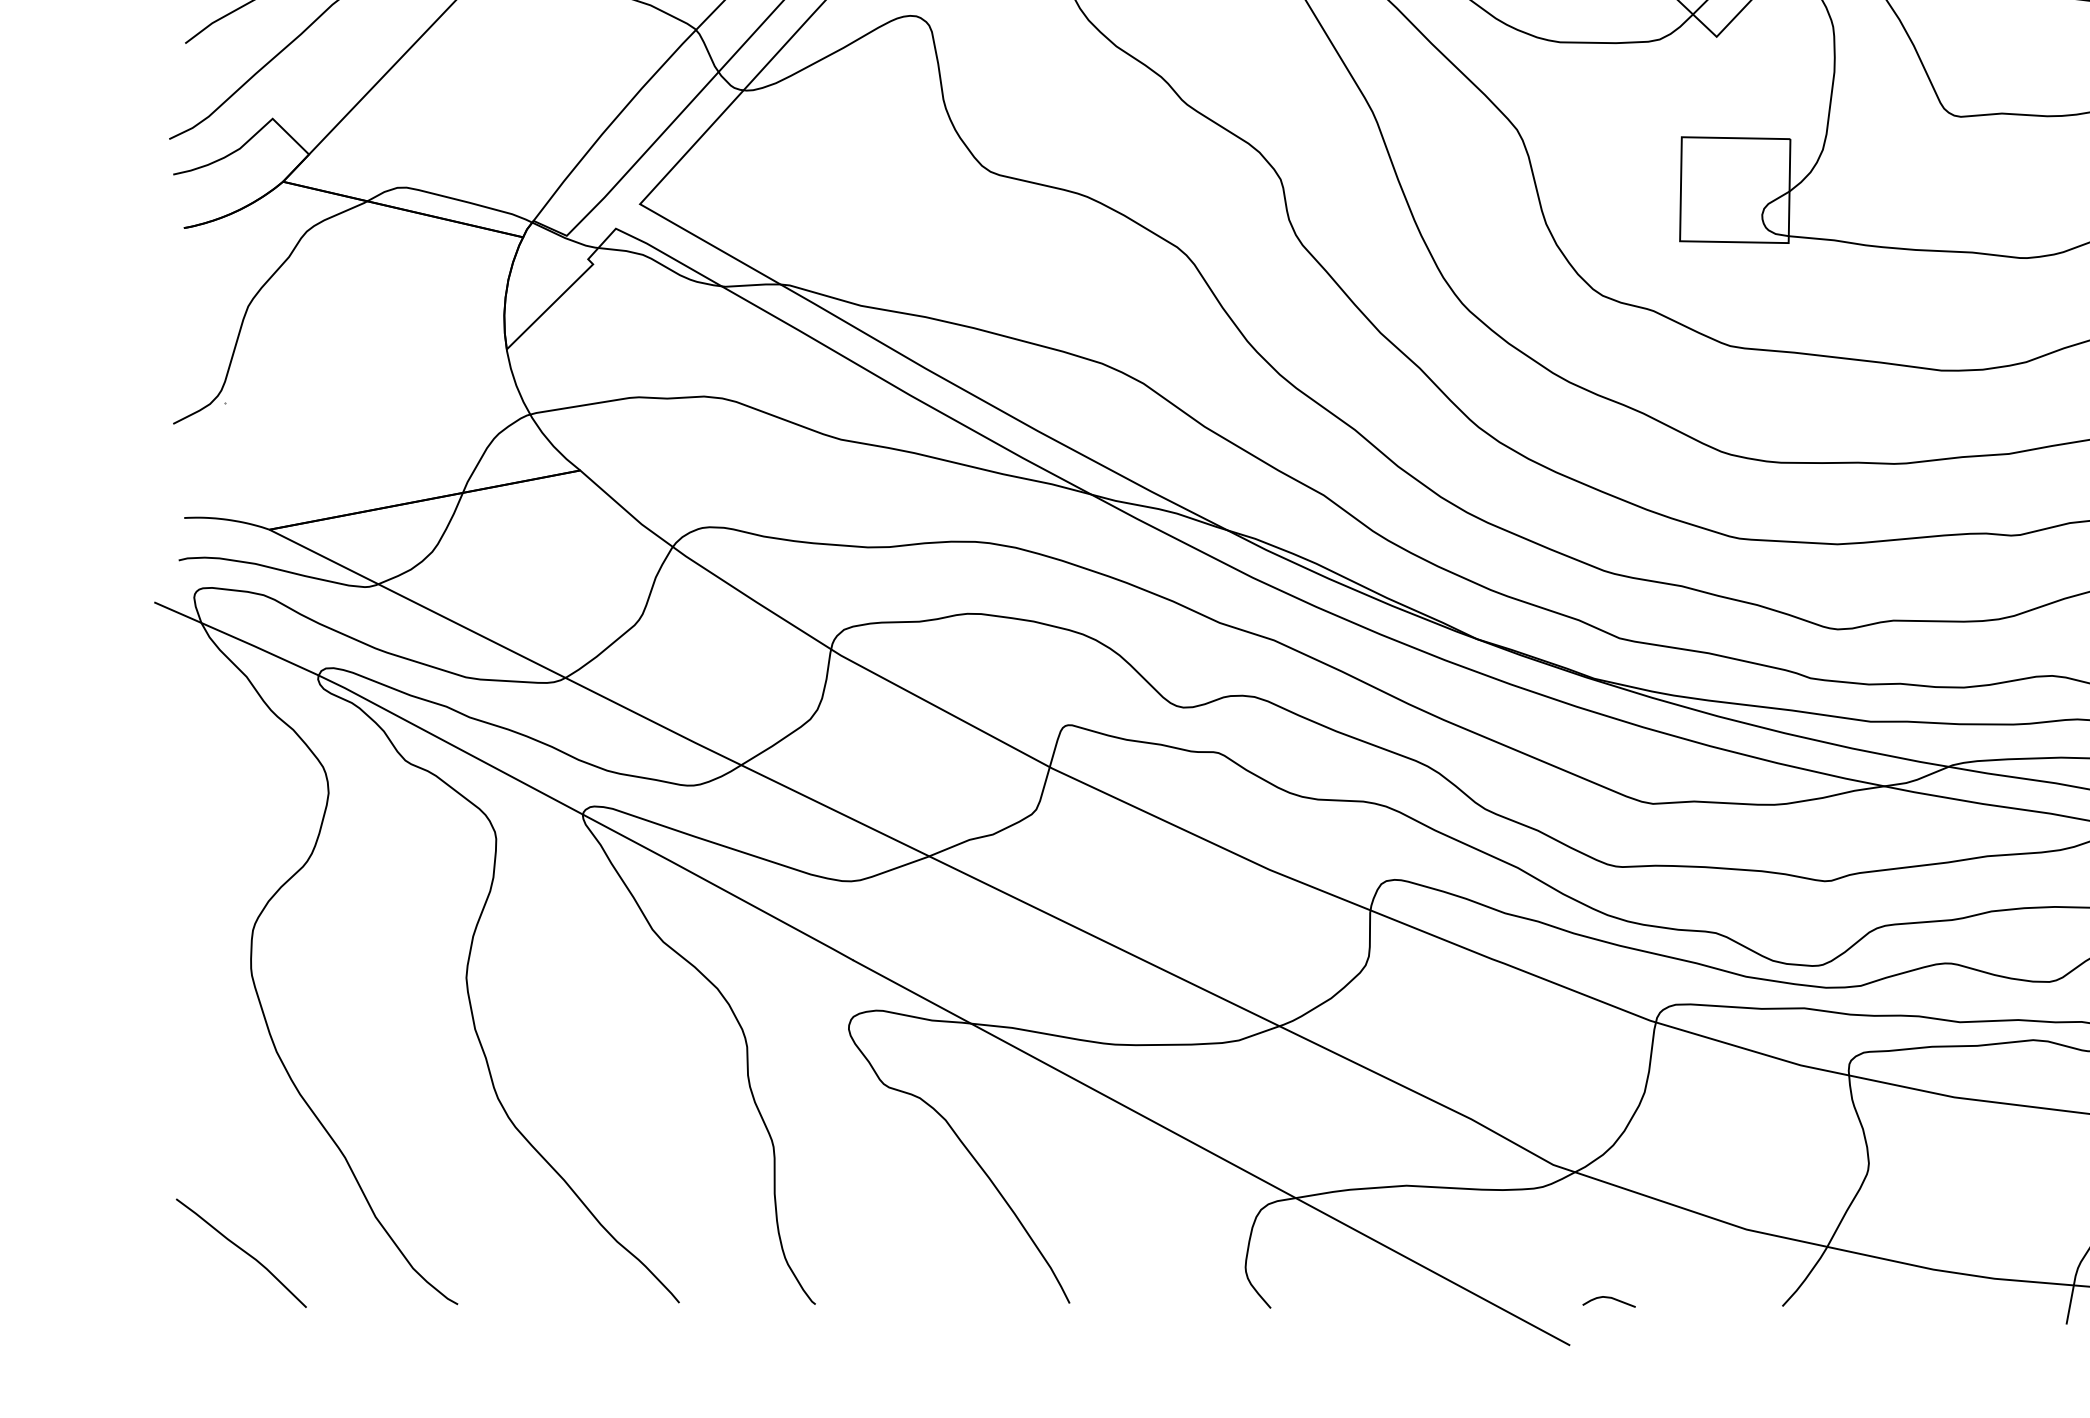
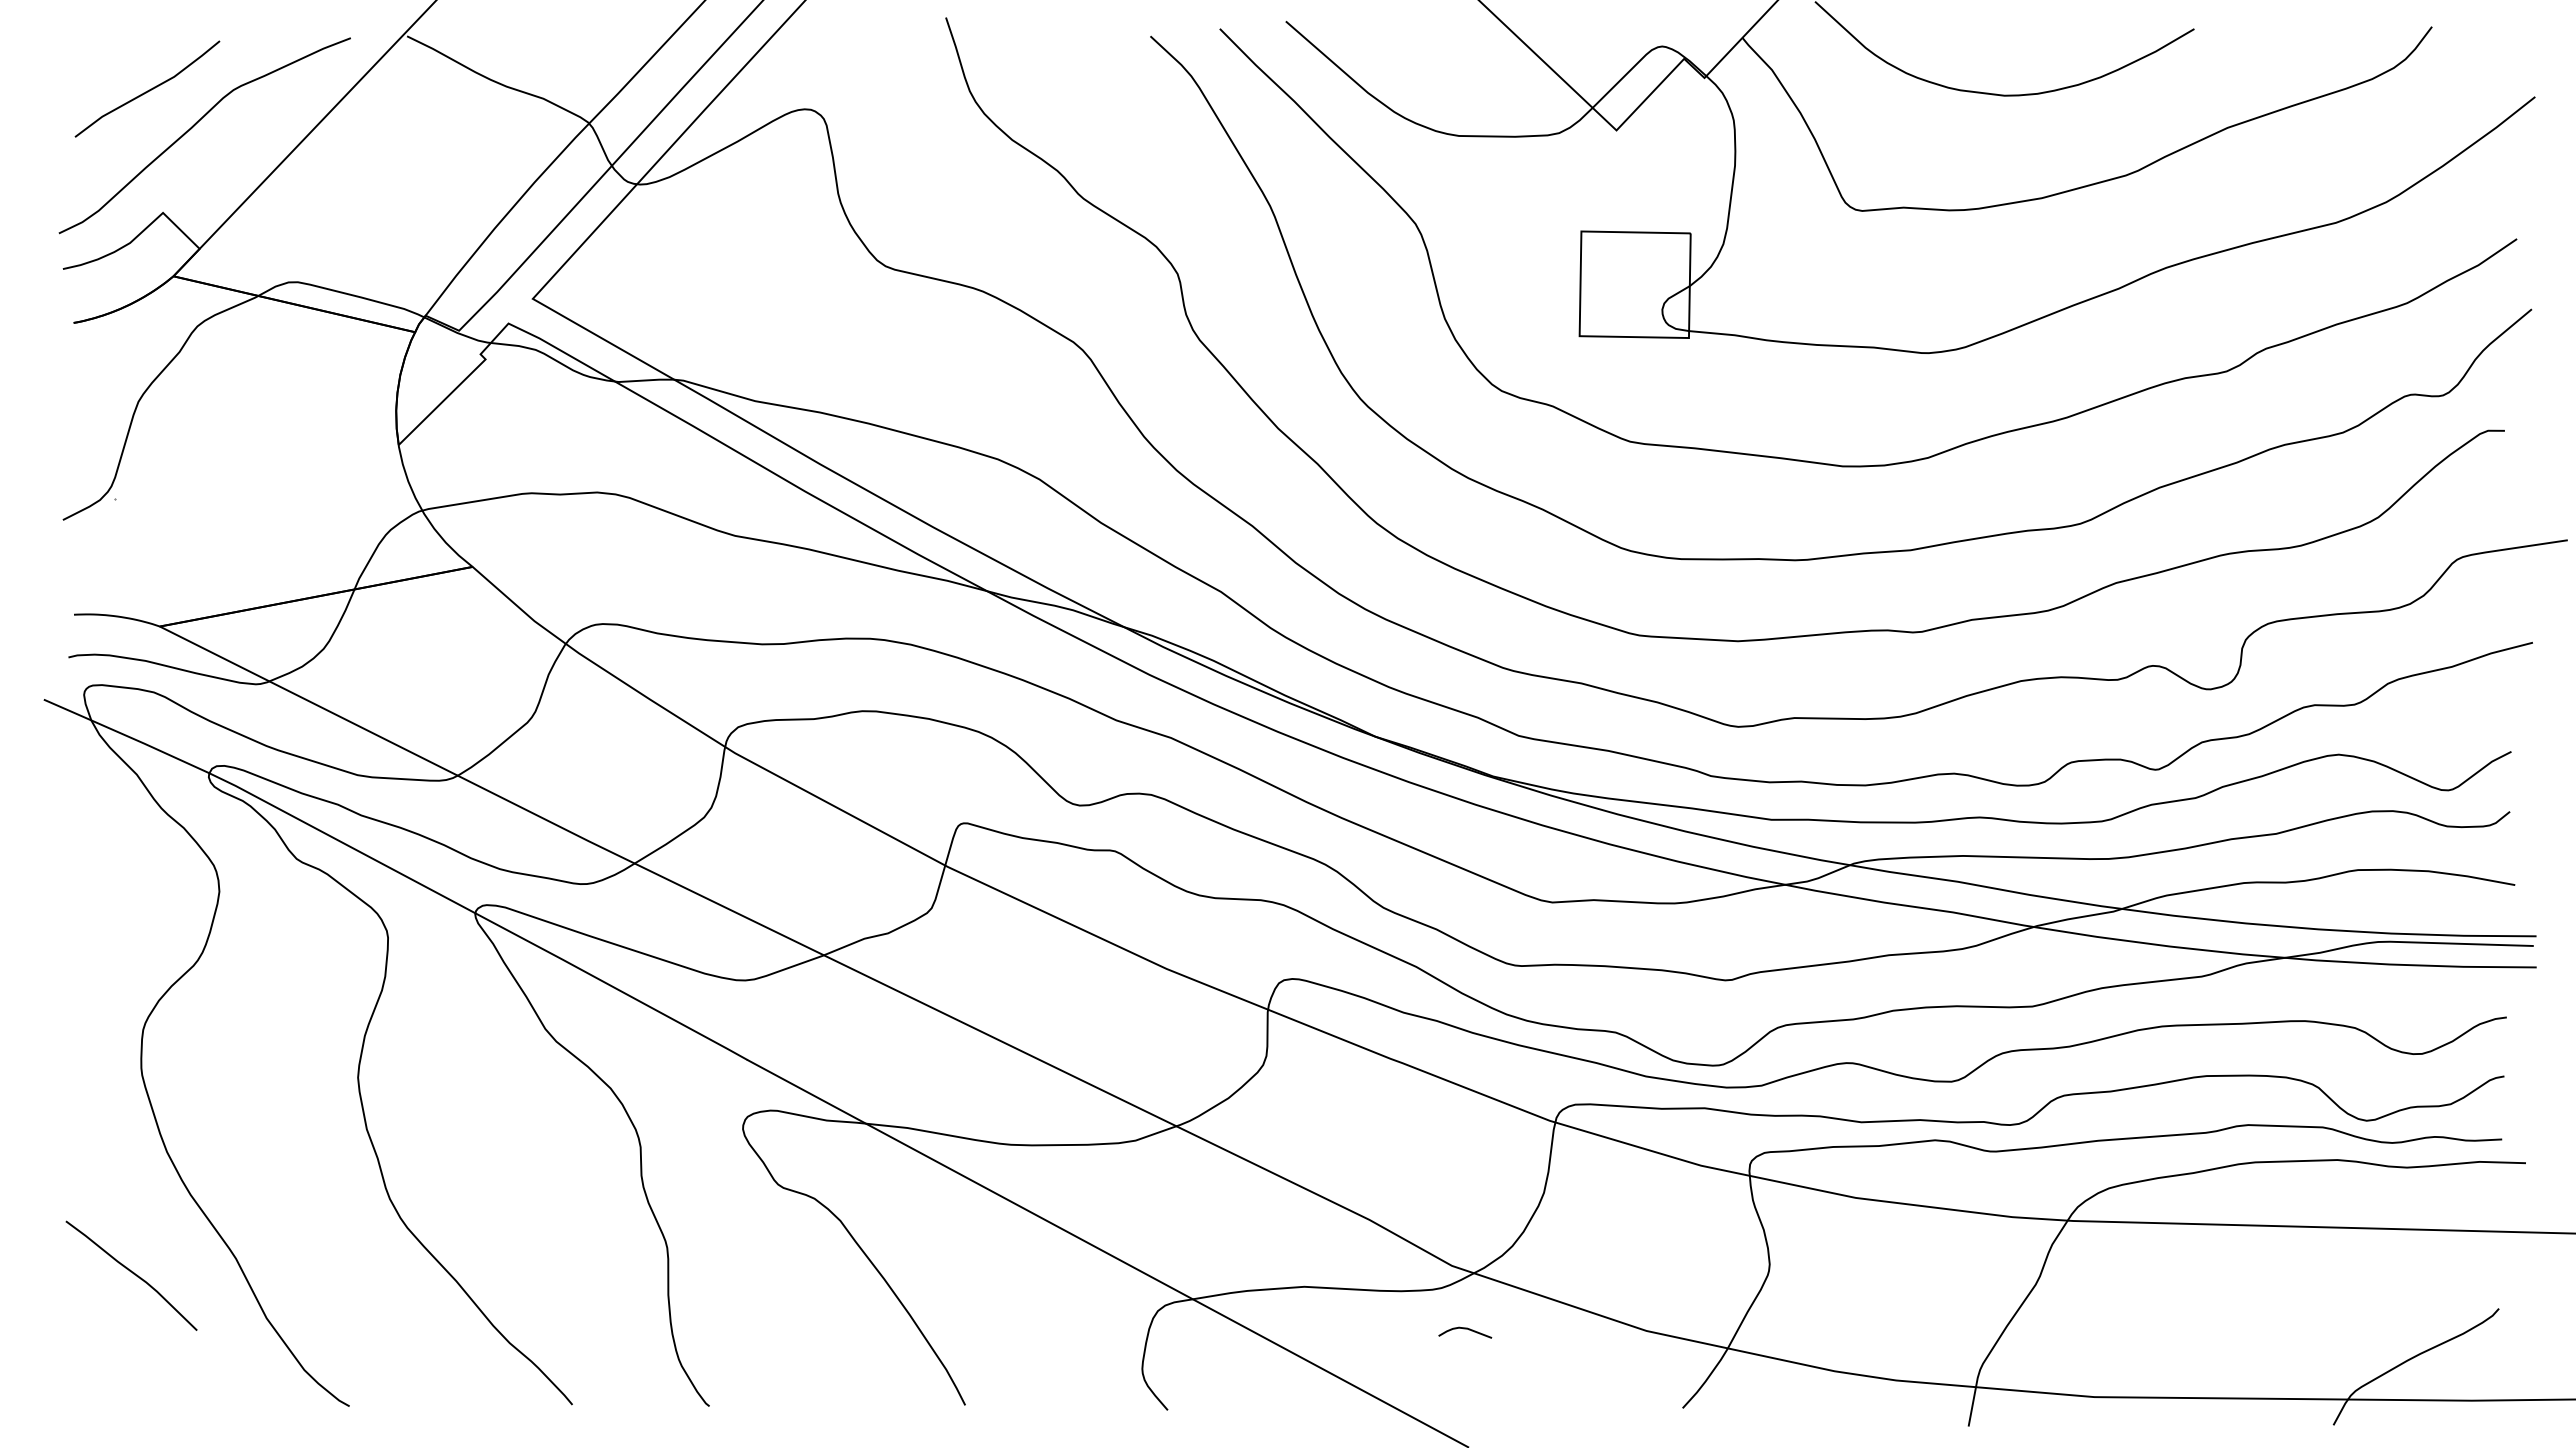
curve: (242, 1250) -> (132, 1273), moved
curve: (1609, 1298) -> (1465, 1329), moved

